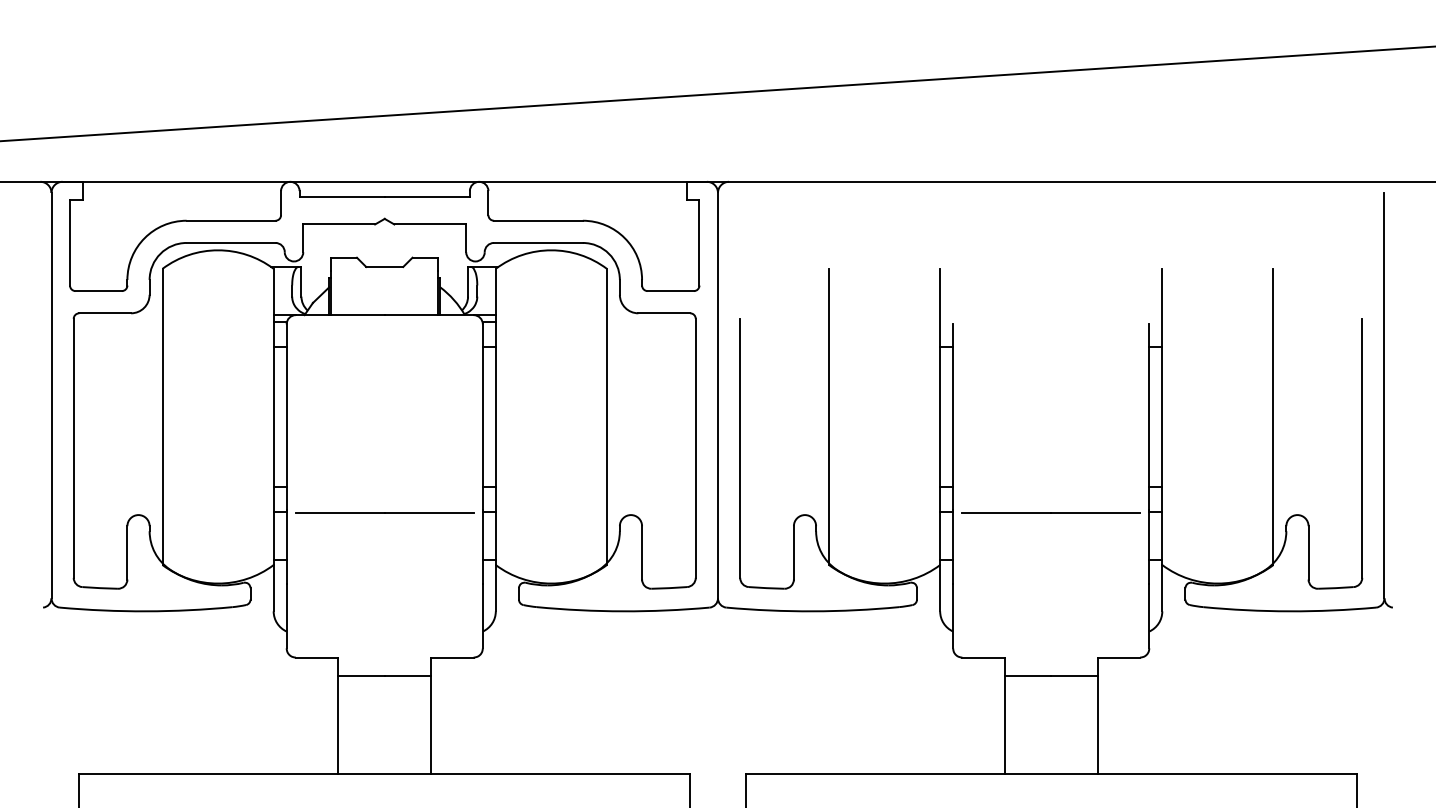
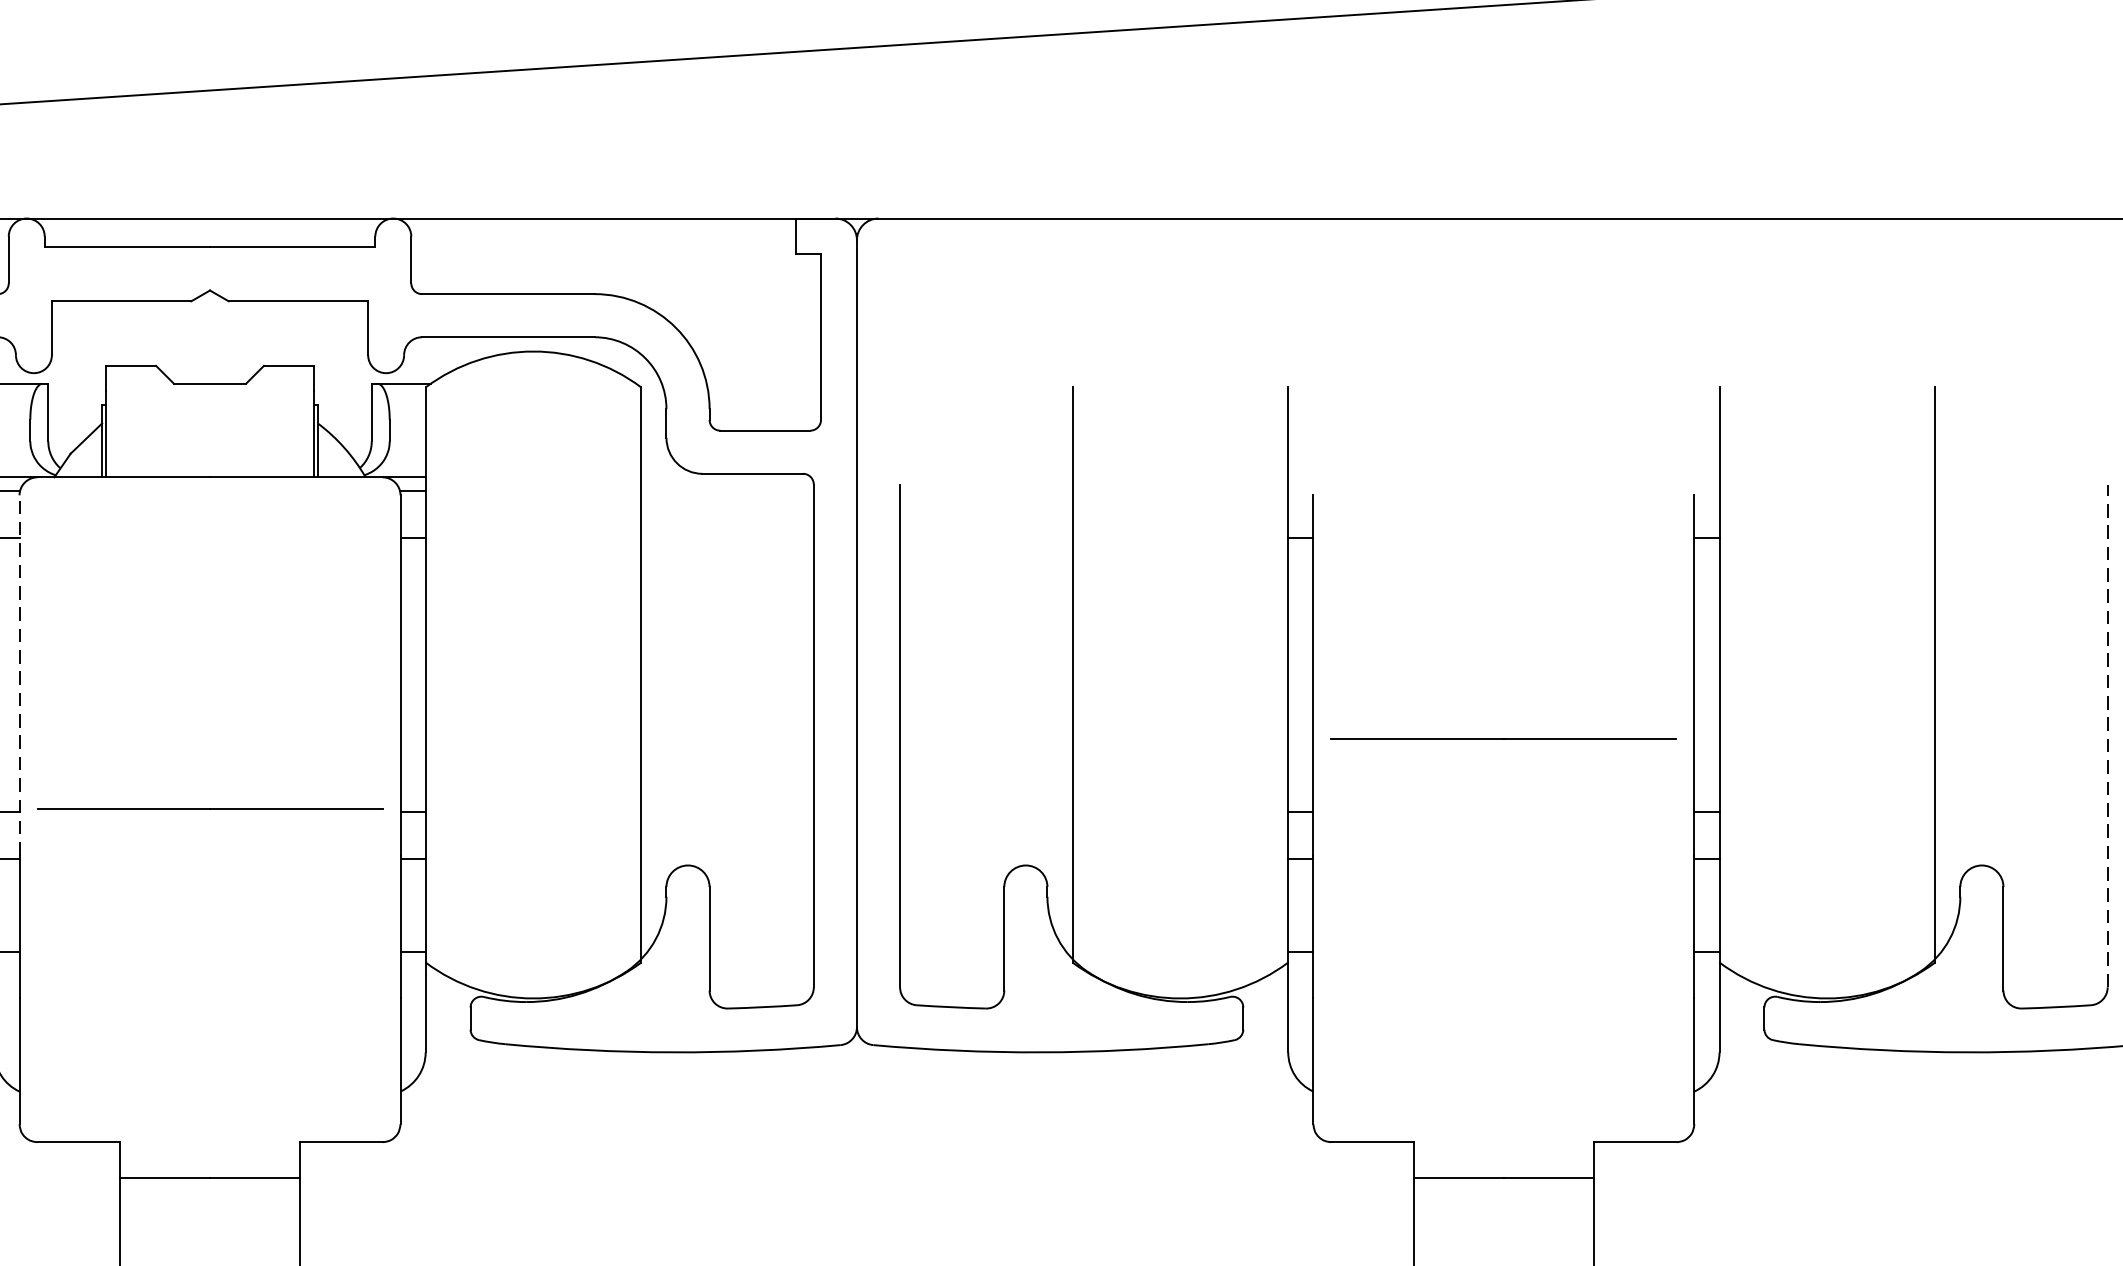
line: (286, 417) -> (19, 676), solid -> dashed
line: (1362, 447) -> (2108, 734), solid -> dashed
line: (384, 512) -> (209, 808), moved
line: (1050, 512) -> (1502, 738), moved

